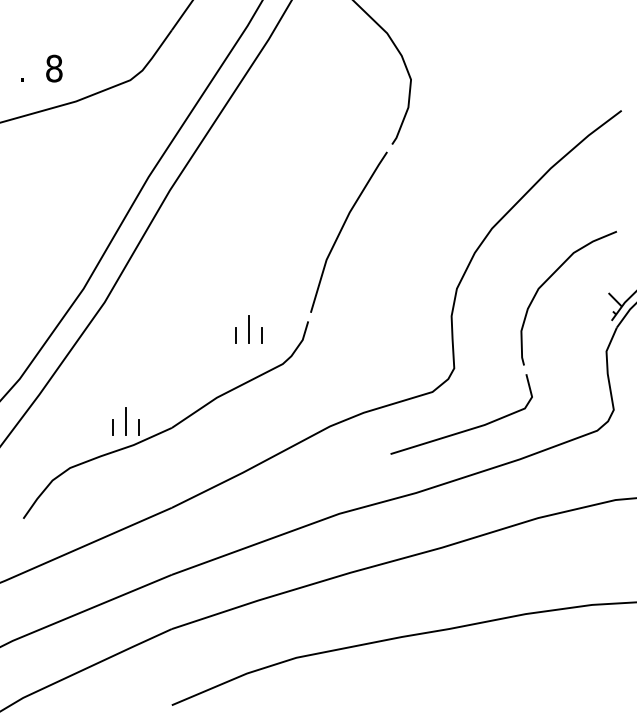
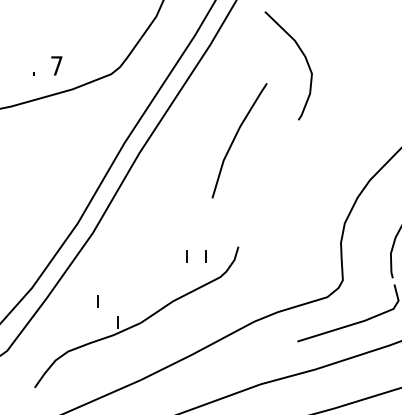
text: (54, 68) -> (56, 65), 8 -> 7
line: (342, 229) -> (235, 138), moved
line: (249, 329) -> (196, 252), removed
line: (125, 421) -> (107, 318), removed
line: (112, 427) -> (98, 301), moved

